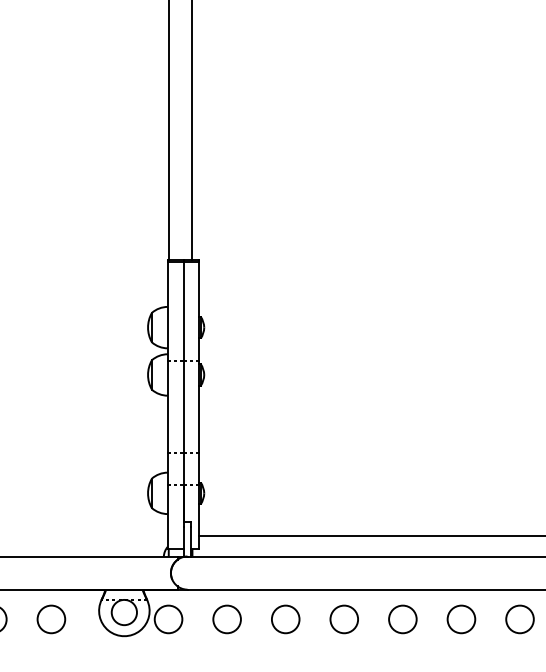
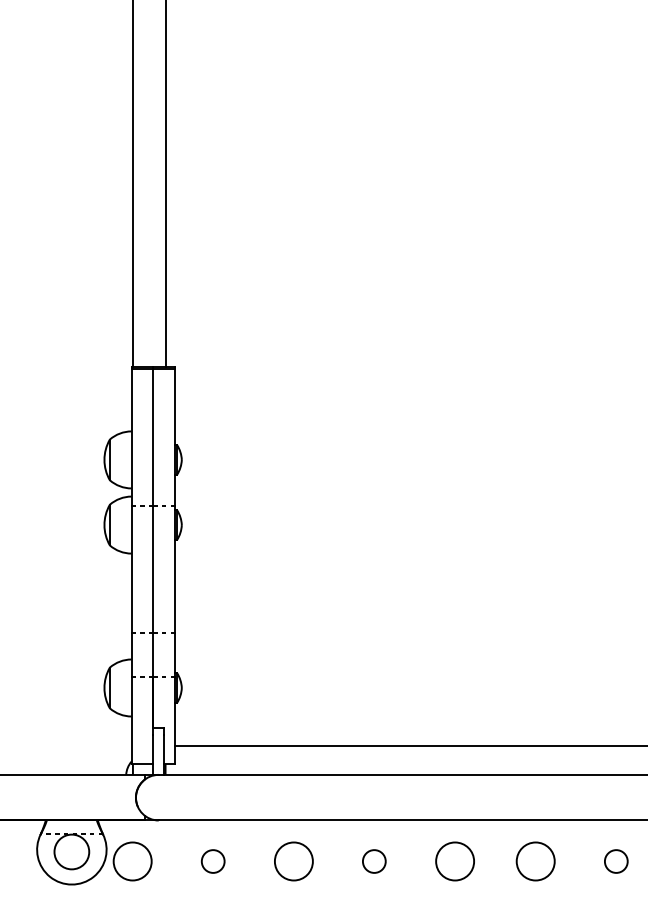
circle: (226, 619) -> (212, 861), size x0.6
circle: (343, 619) -> (373, 861), size x0.6
circle: (519, 619) -> (615, 861), size x0.6

